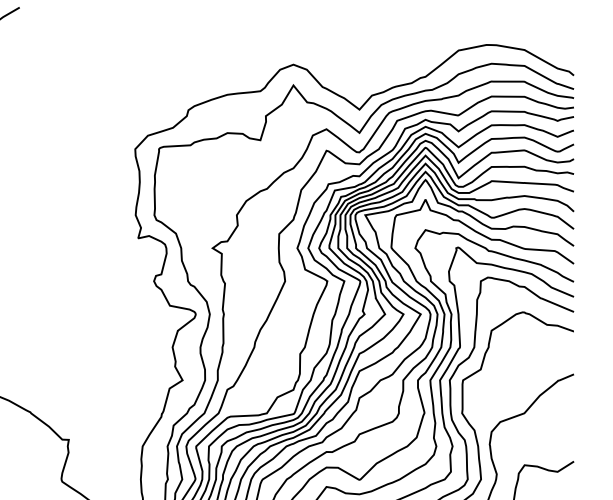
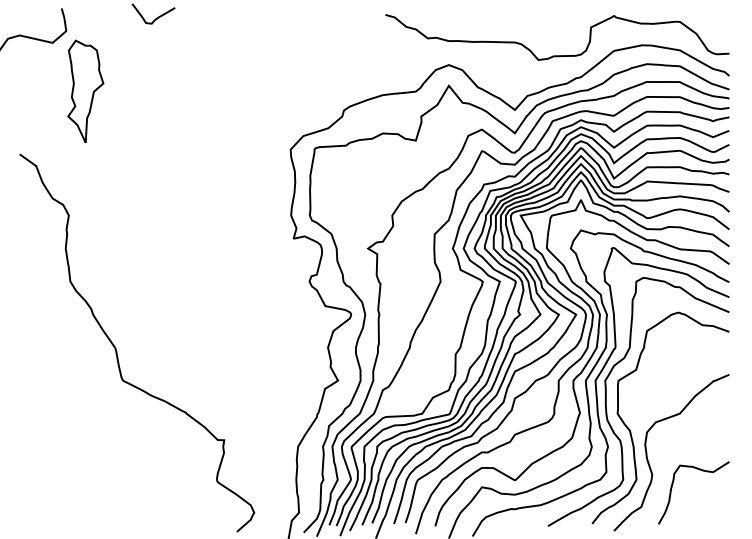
curve: (402, 55) -> (557, 55), added

